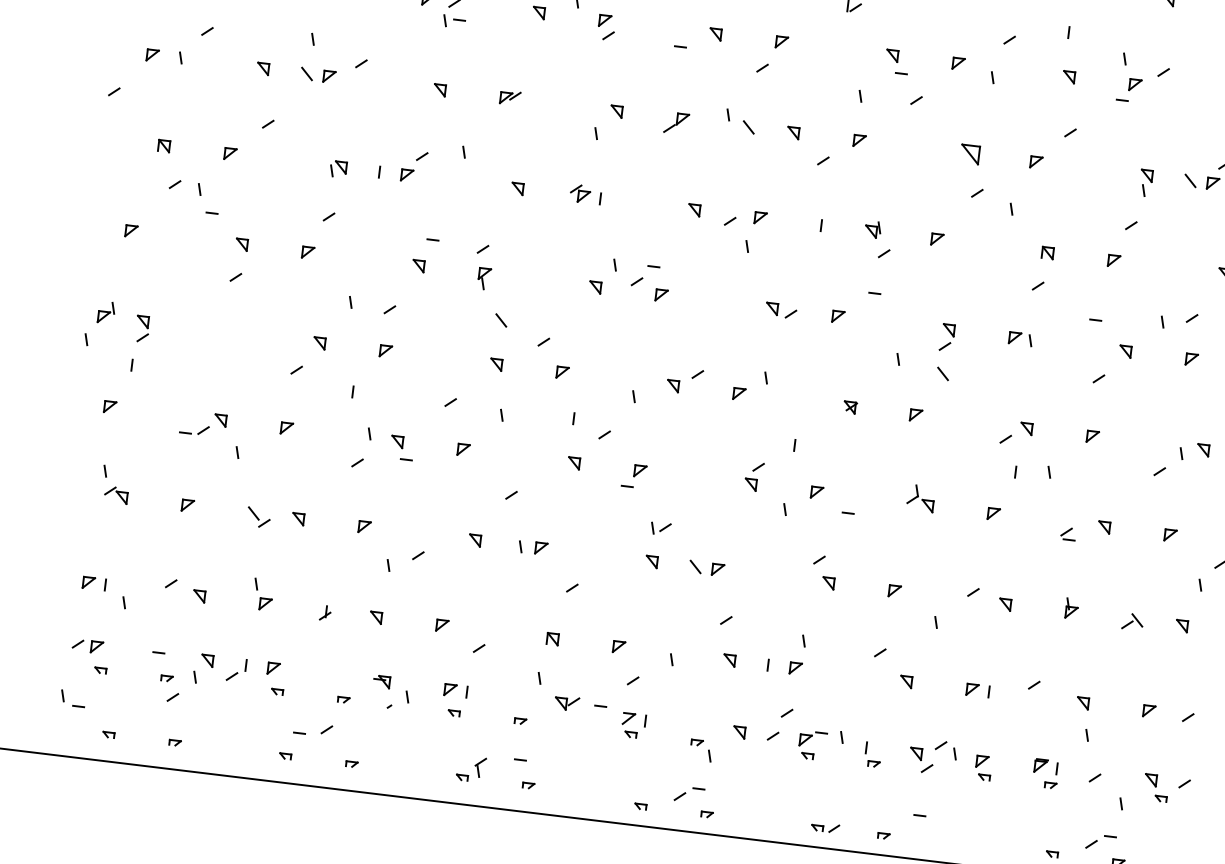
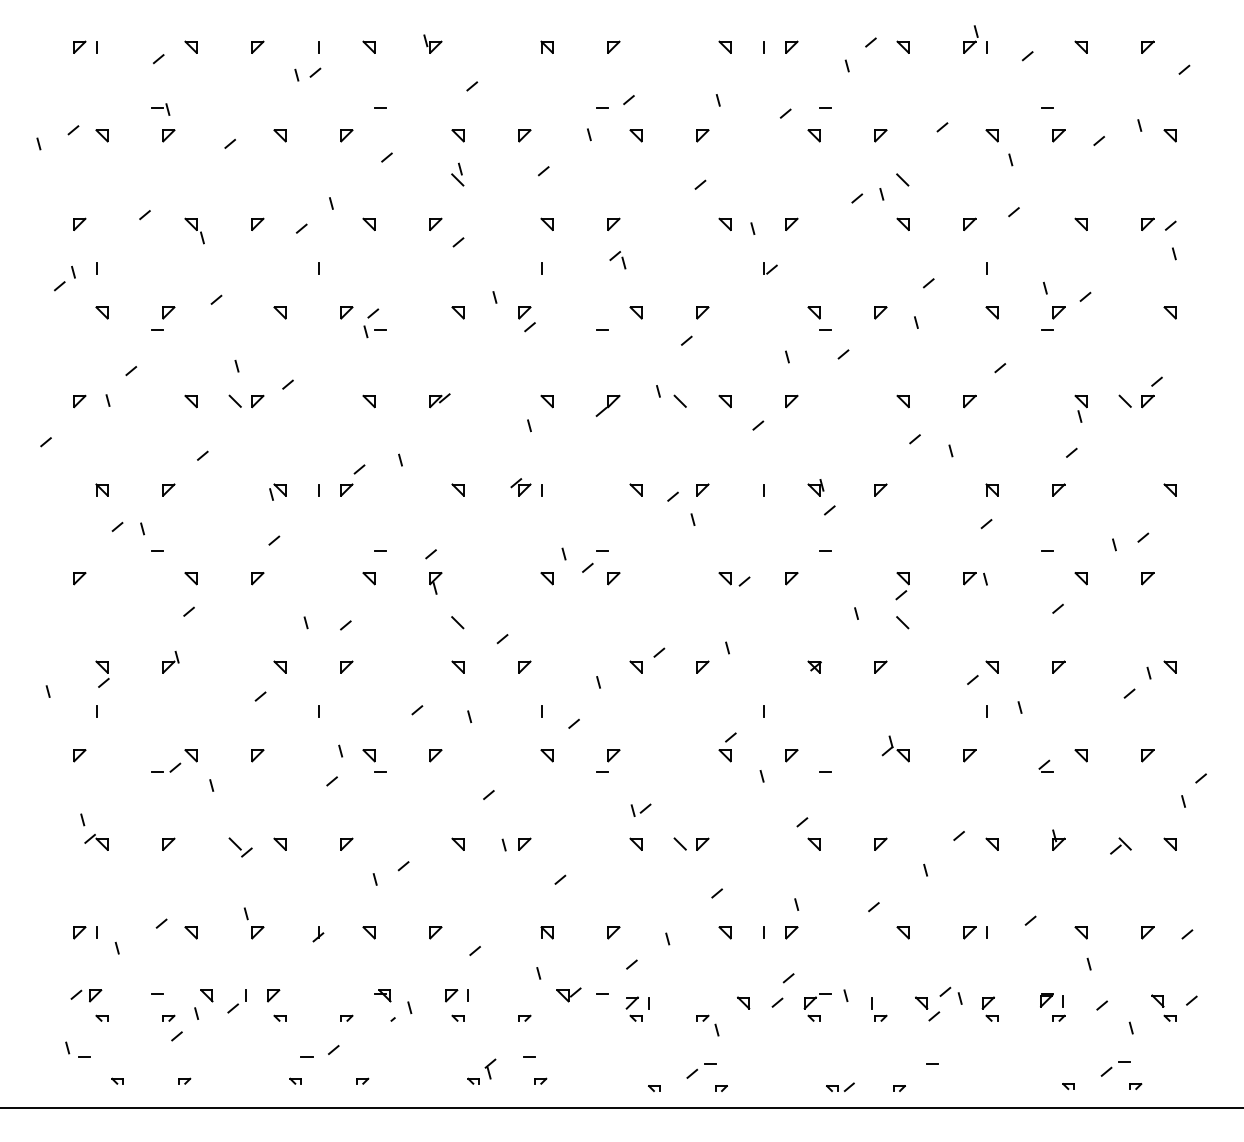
part: (969, 154) -> (902, 401), size x0.62
part: (106, 312) -> (170, 662), moved

